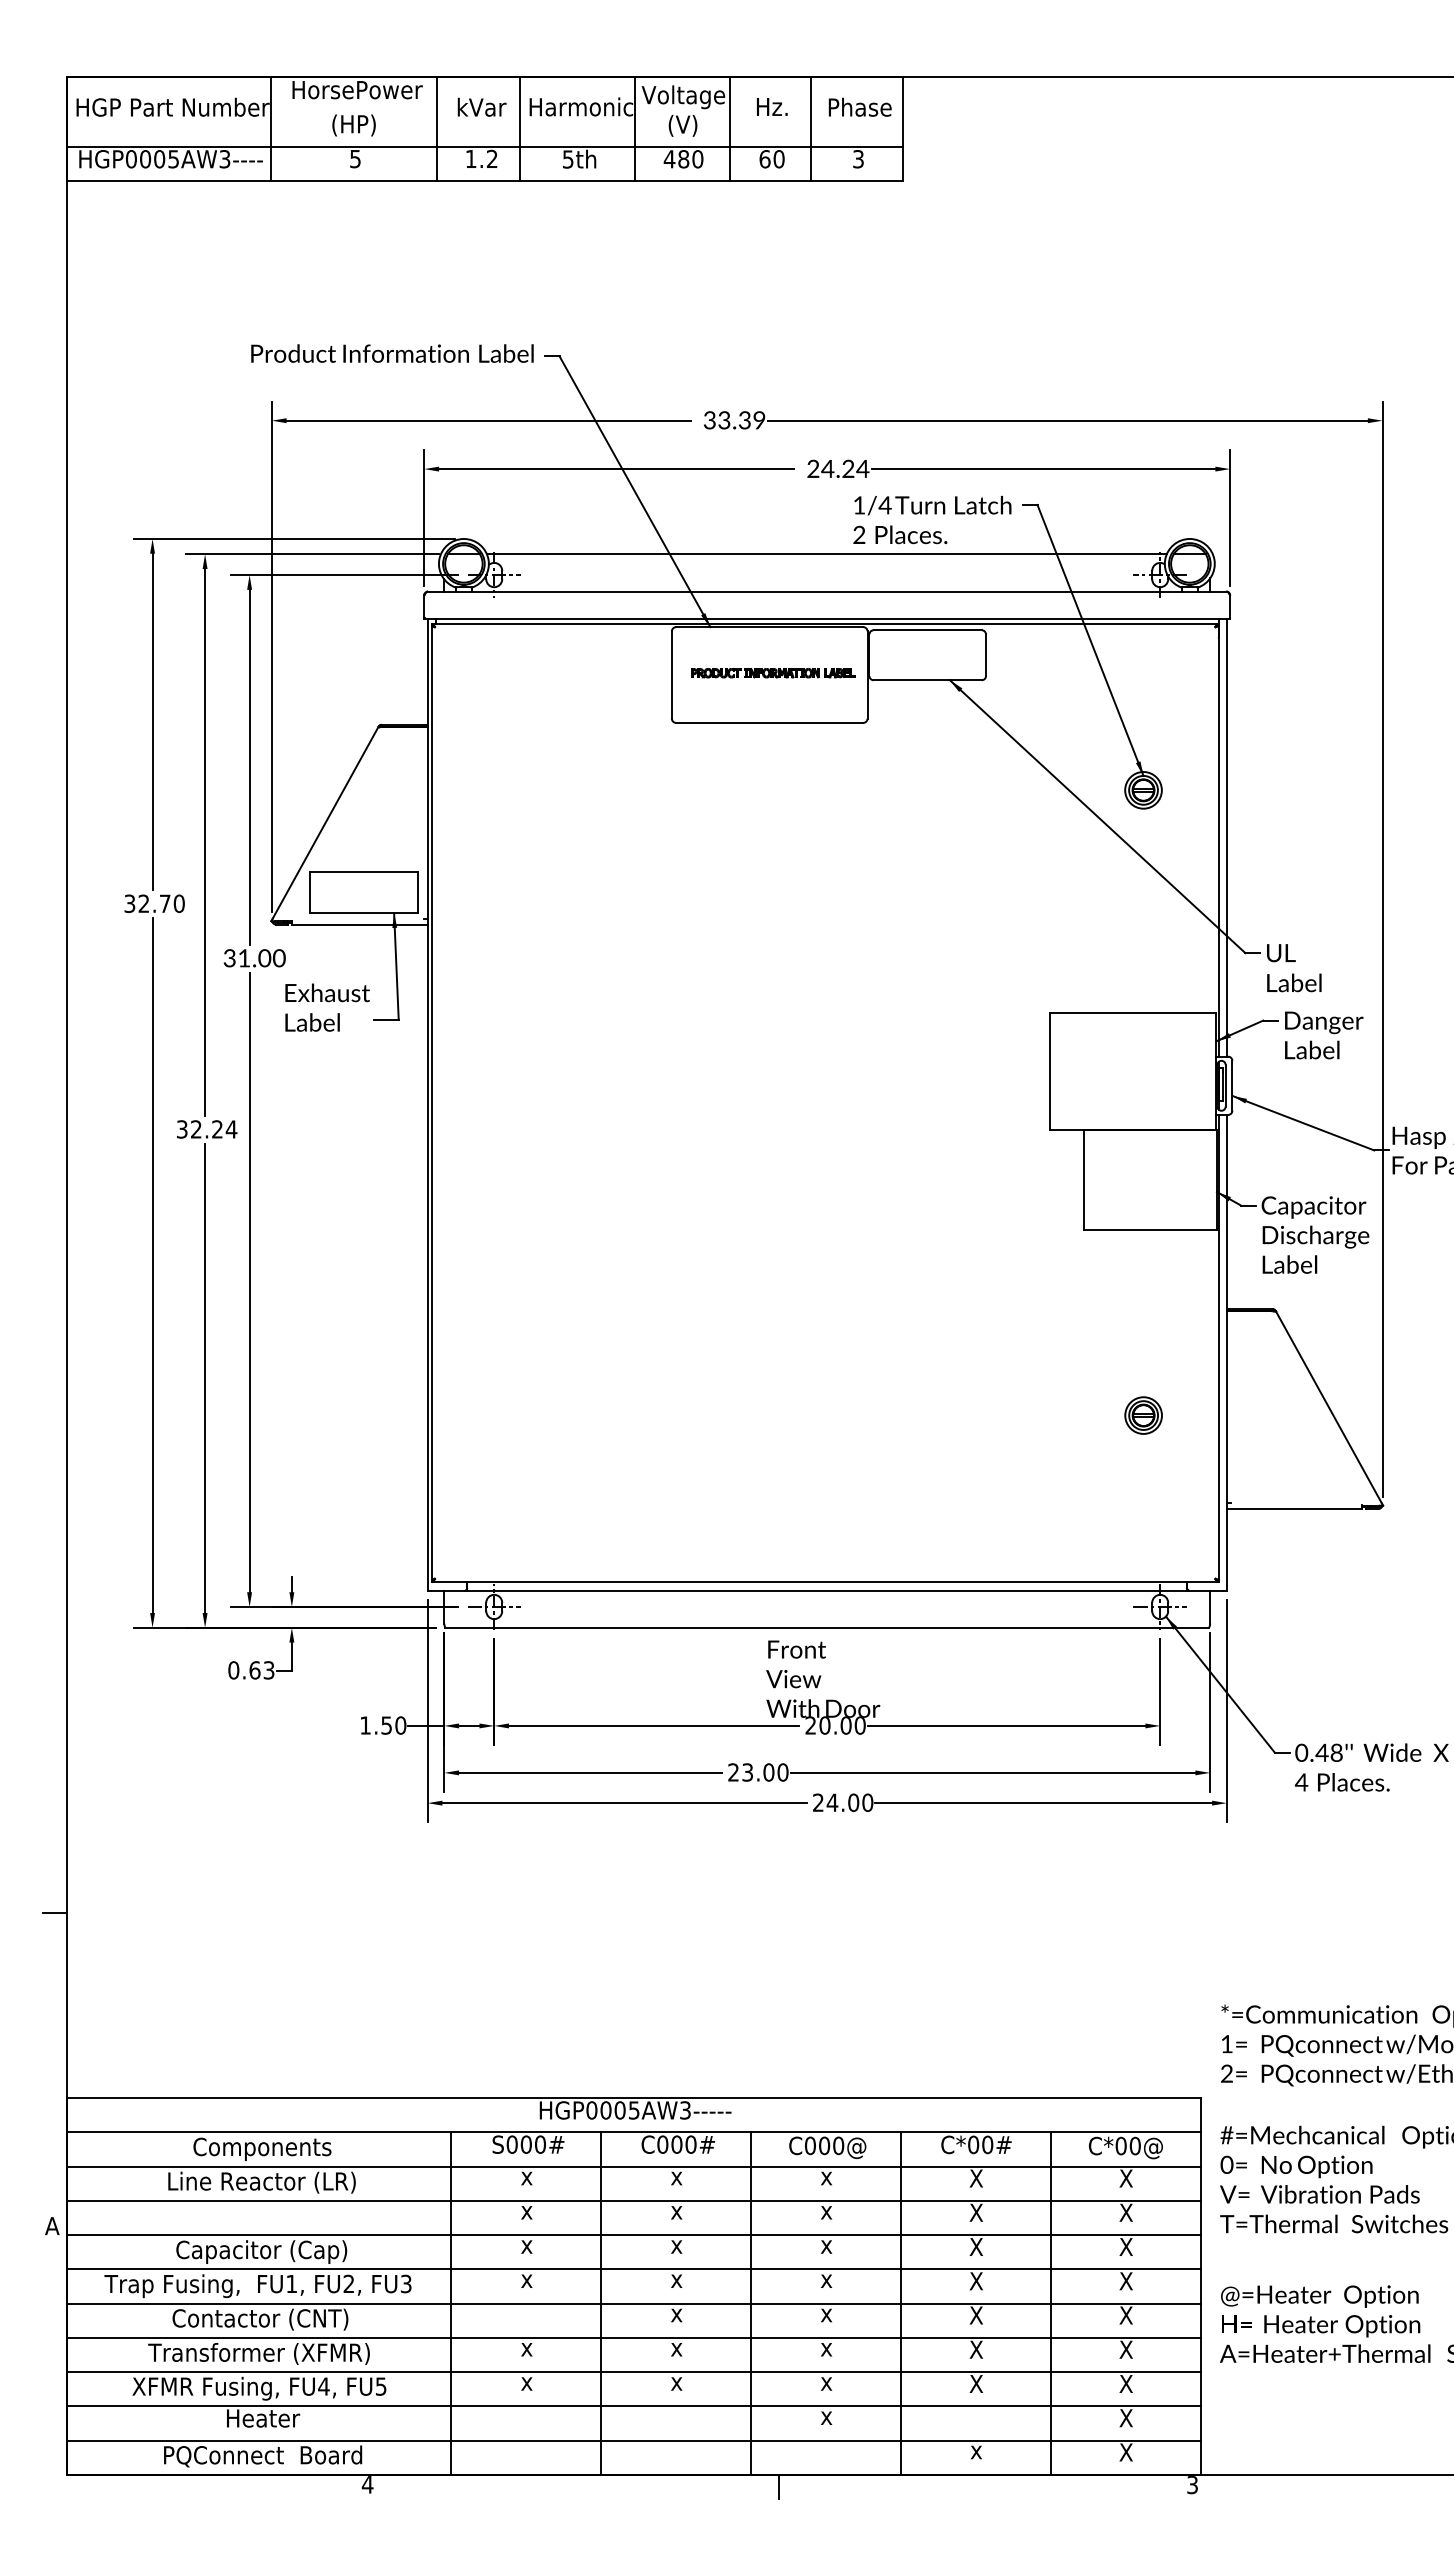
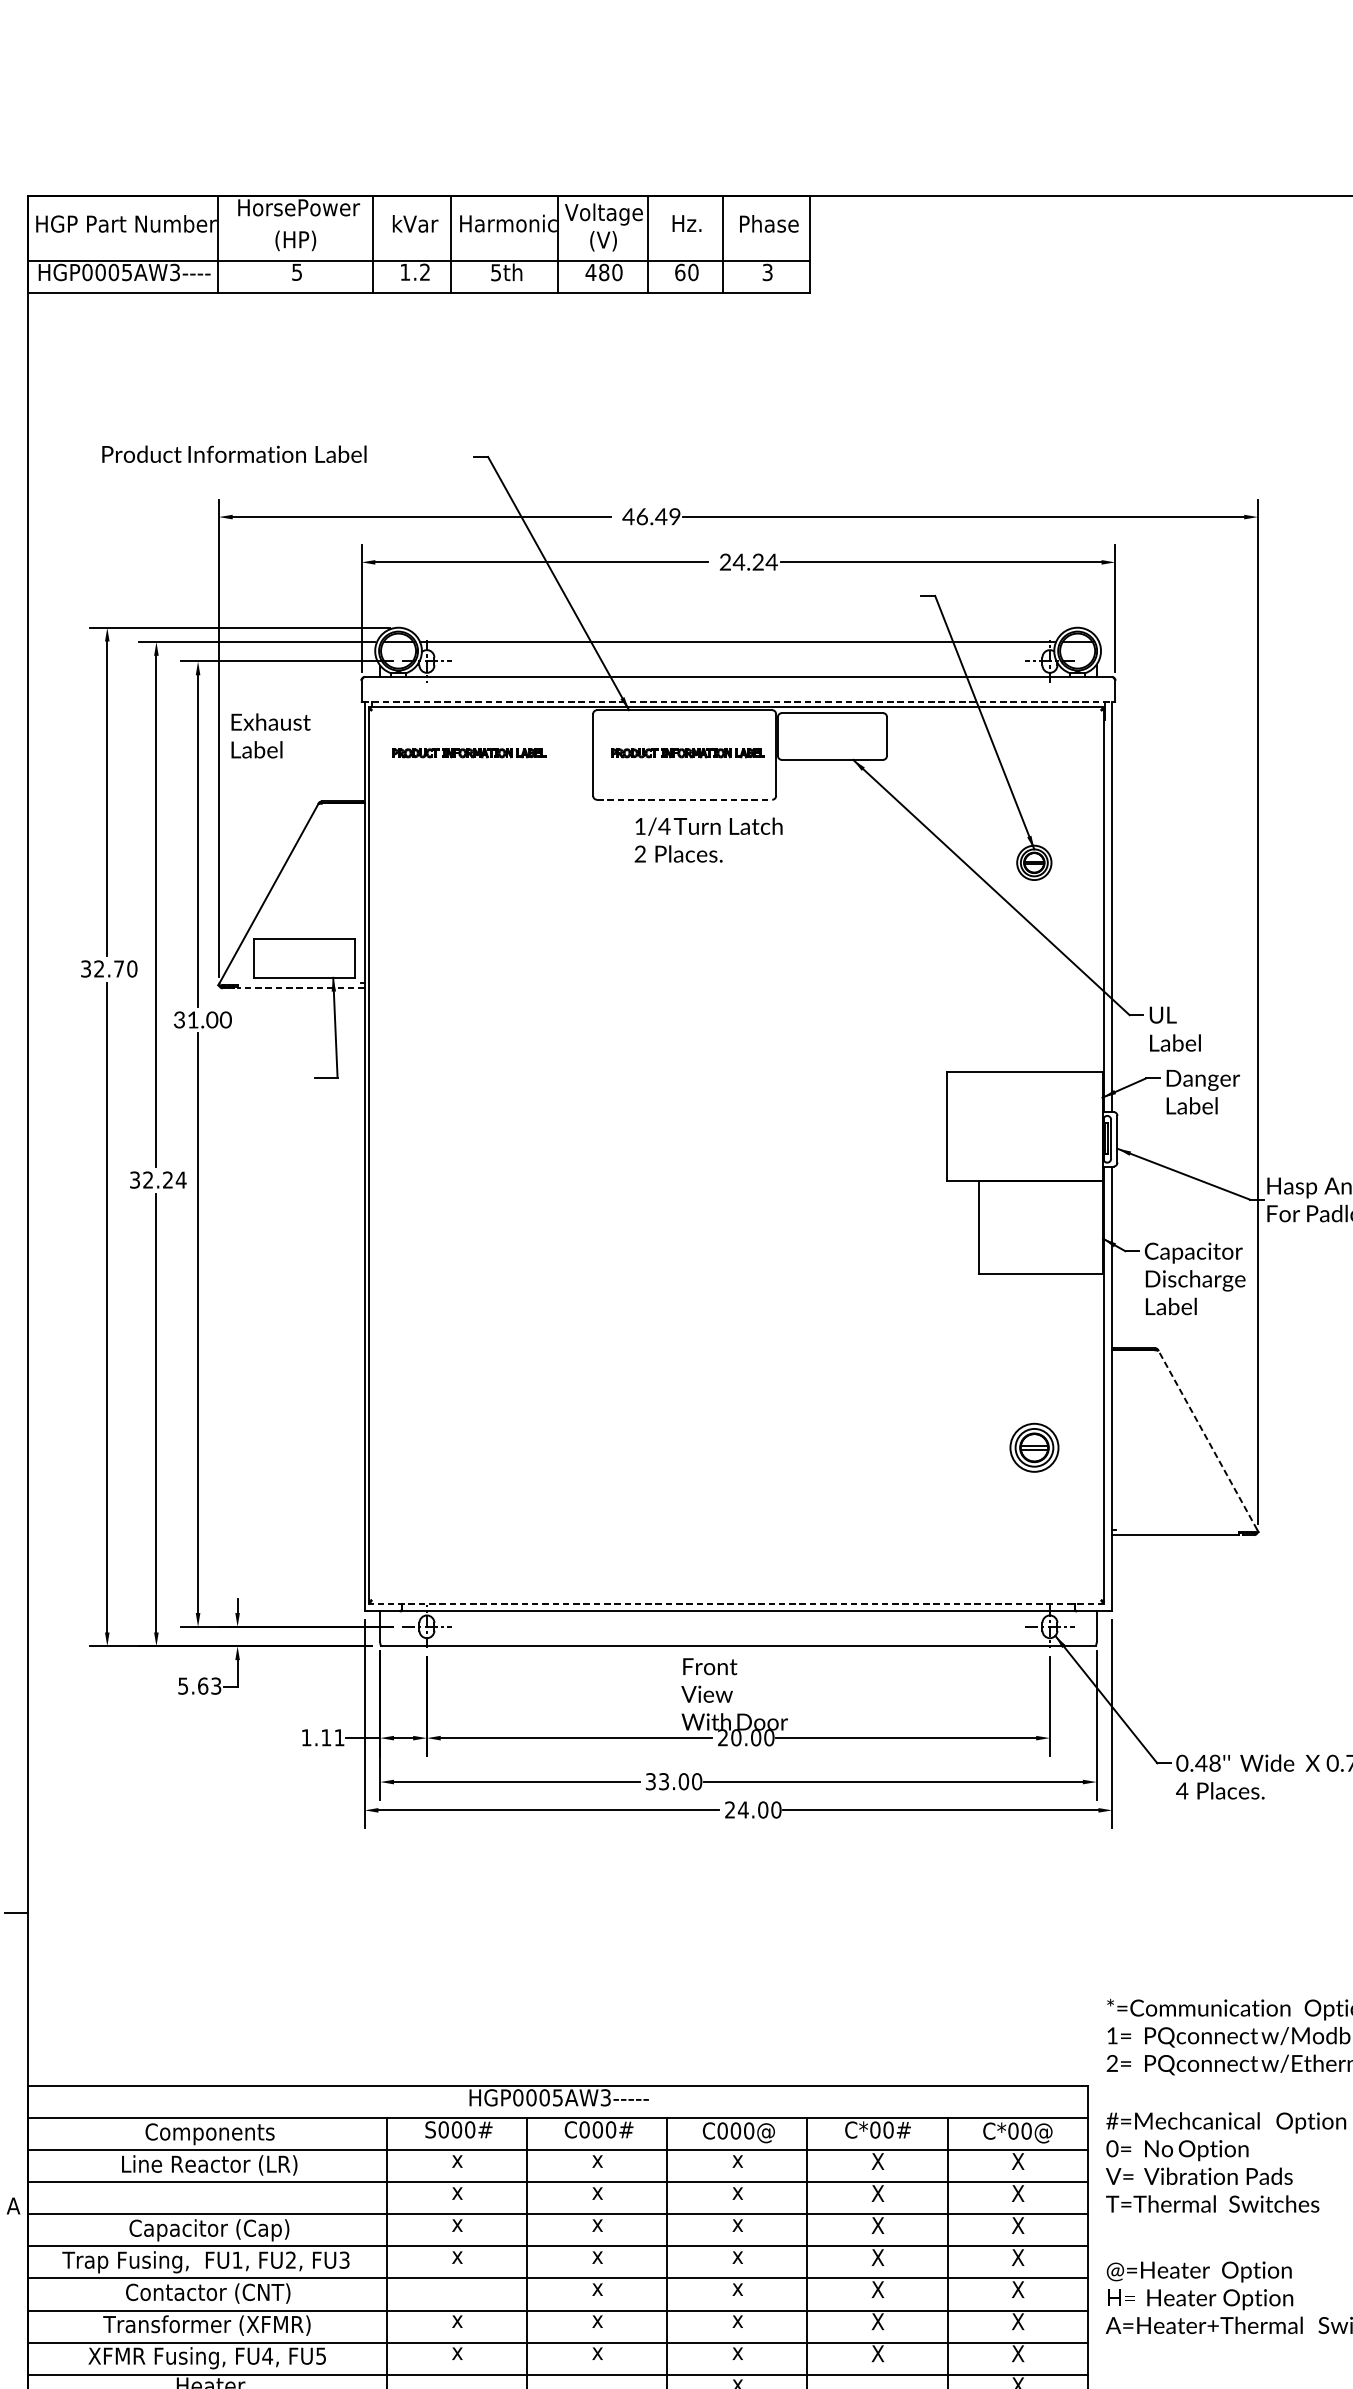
text: (392, 353) -> (234, 454), moved
text: (727, 420) -> (645, 516), 33.39 -> 46.49
text: (932, 520) -> (708, 840), moved
line: (827, 618) -> (738, 702), solid -> dashed
part: (539, 673) -> (469, 753), added
line: (769, 722) -> (684, 799), solid -> dashed
line: (359, 924) -> (300, 988), solid -> dashed
text: (327, 1007) -> (270, 735), moved
line: (1328, 1407) -> (1207, 1440), solid -> dashed
part: (1143, 1415) -> (1034, 1447), size x1.4
line: (824, 1582) -> (735, 1603), solid -> dashed
text: (233, 1670) -> (183, 1686), 0.63 -> 5.63
text: (393, 1725) -> (332, 1737), 1.50 -> 1.11
text: (733, 1772) -> (650, 1781), 23.00 -> 33.00

